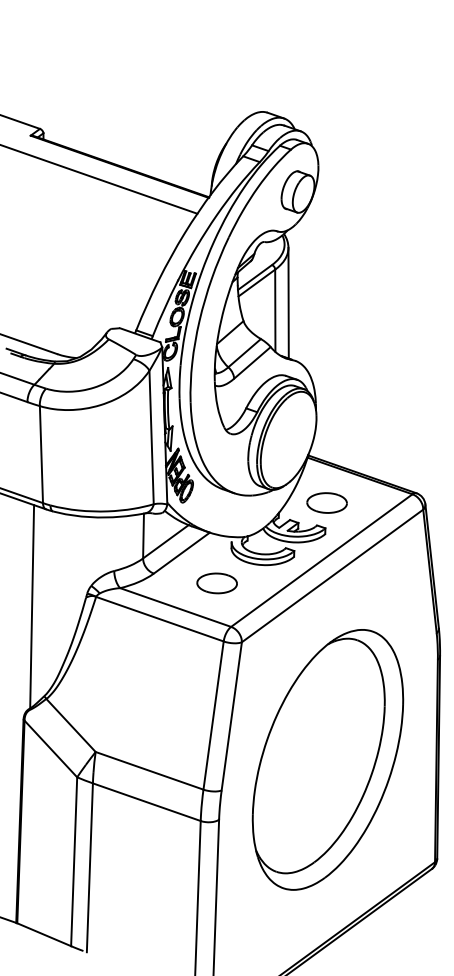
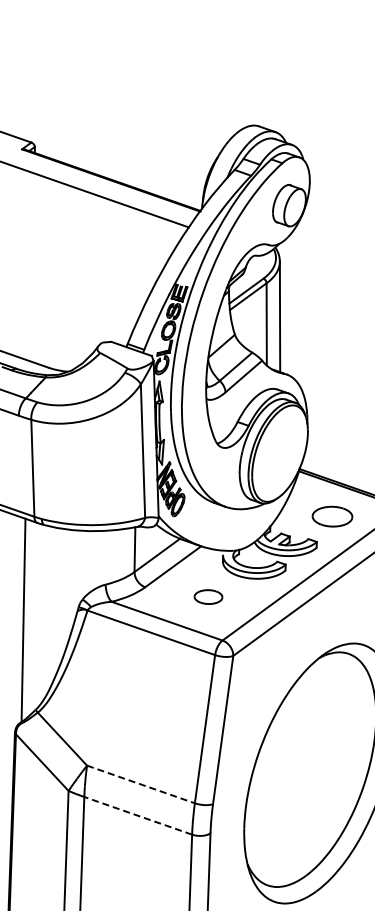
part: (326, 502) -> (331, 516), moved
part: (216, 583) -> (207, 597), size x0.7
line: (150, 770) -> (141, 784), solid -> dashed
line: (146, 802) -> (137, 816), solid -> dashed

